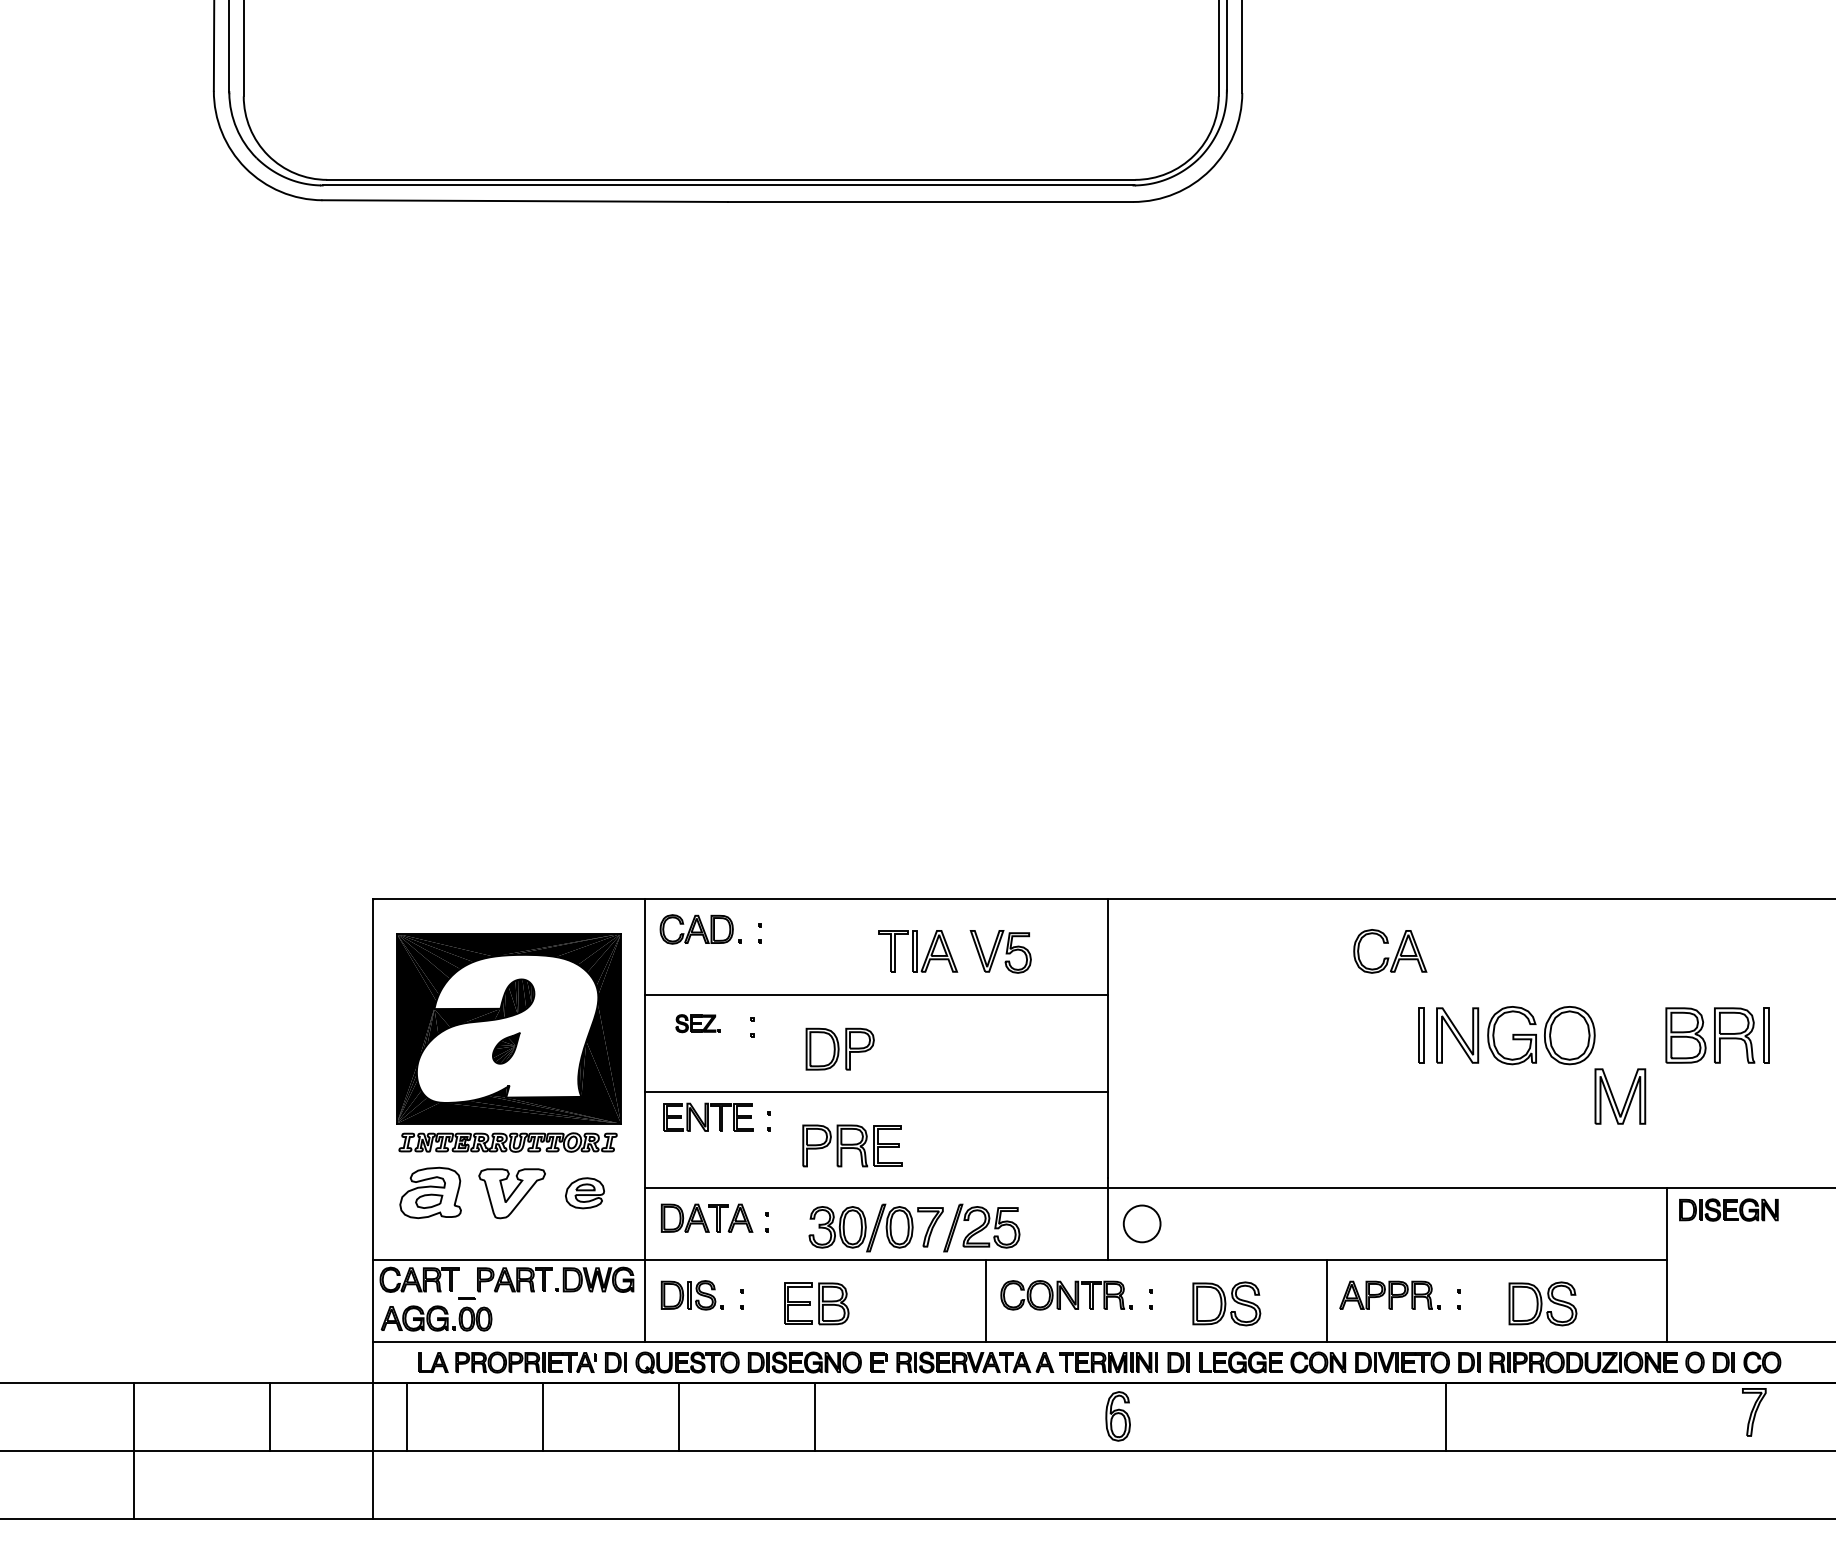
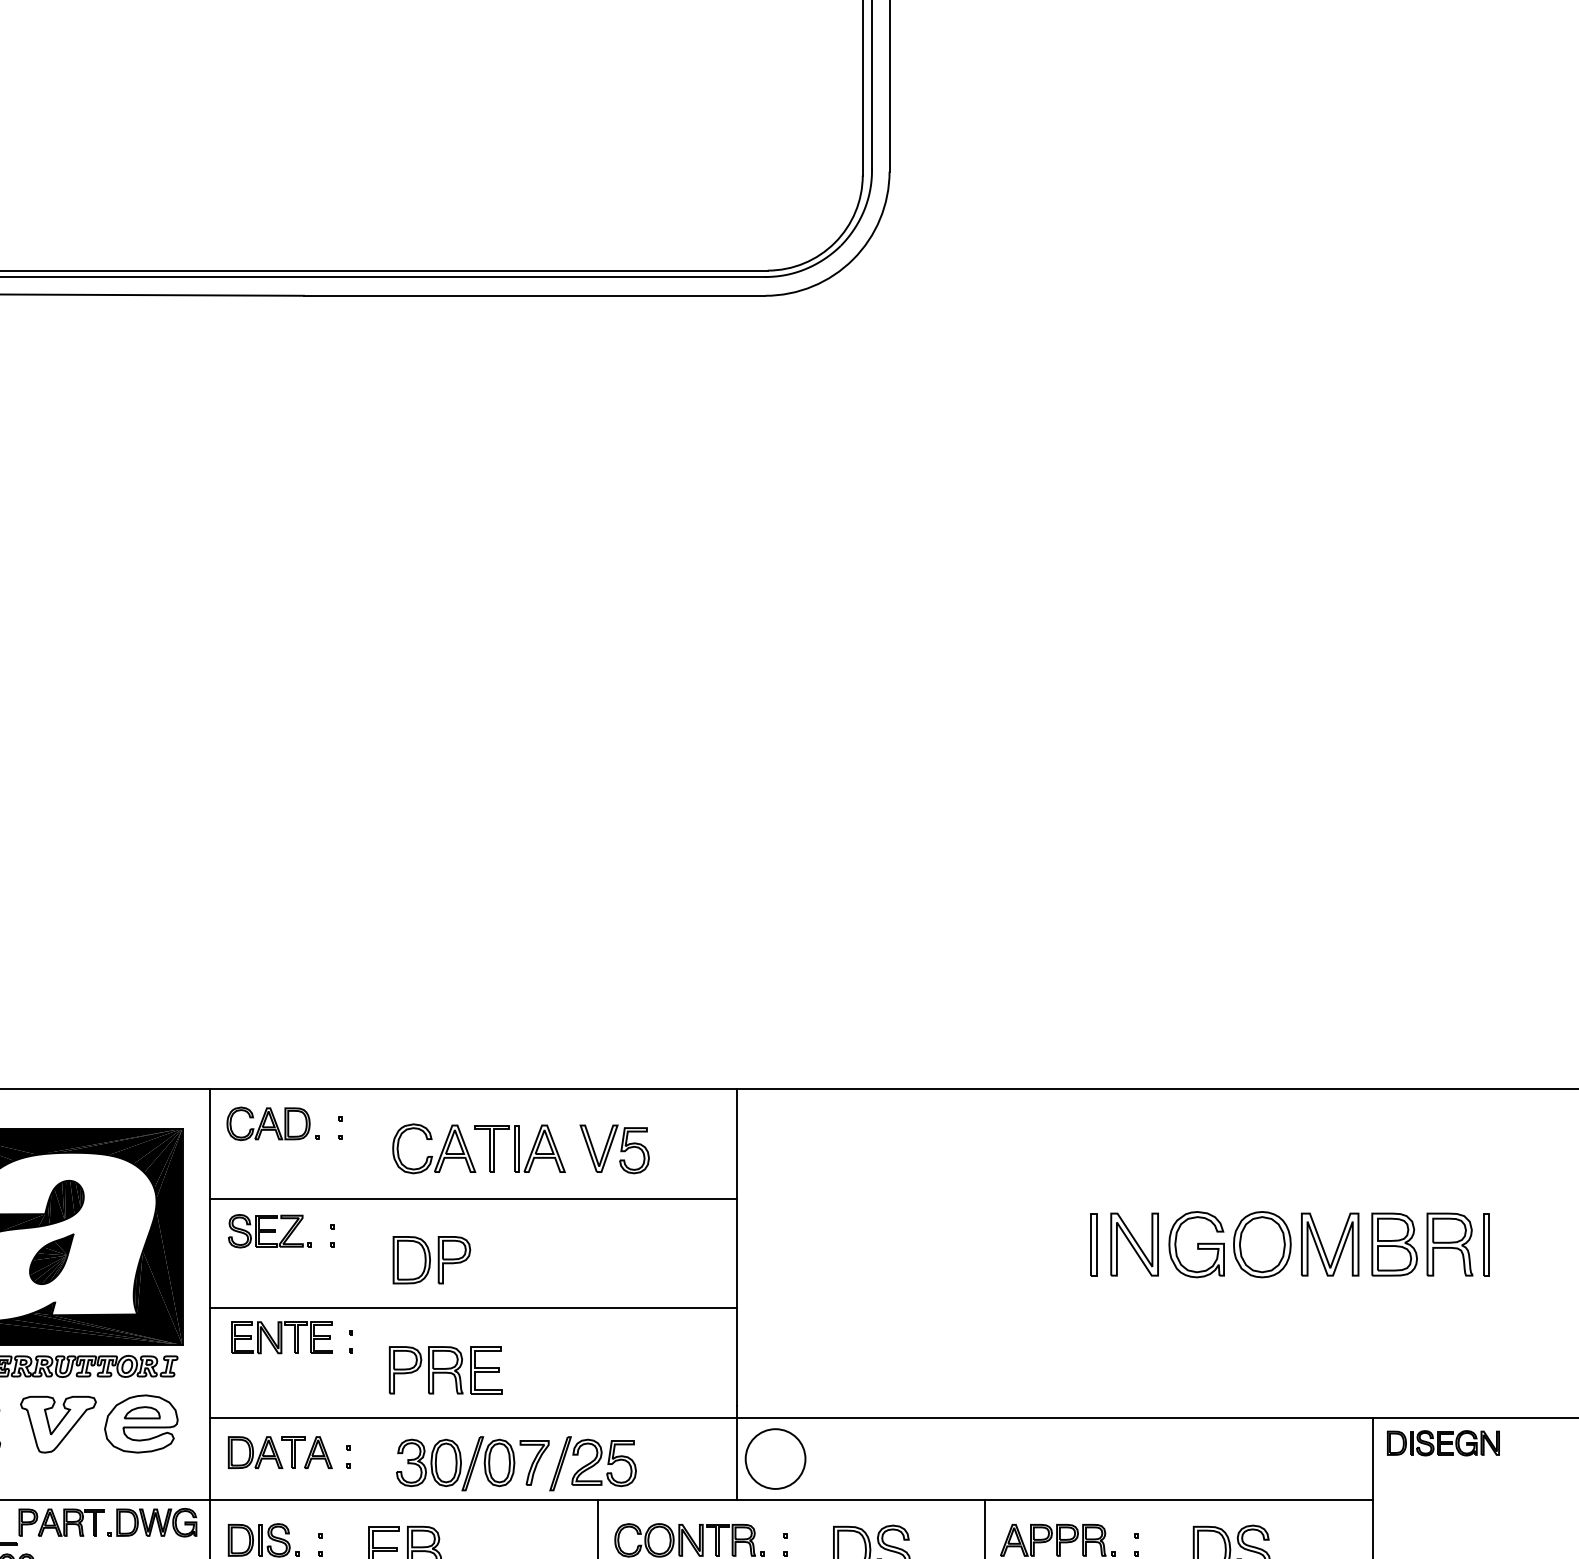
part: (1389, 957) -> (433, 1155), moved
part: (697, 1023) -> (269, 1230), size x1.67
part: (506, 1048) -> (52, 1259), size x1.43
part: (1614, 1097) -> (1323, 1245), moved
part: (584, 1193) -> (140, 1424), size x1.67
circle: (1141, 1223) -> (774, 1458), size x1.43

